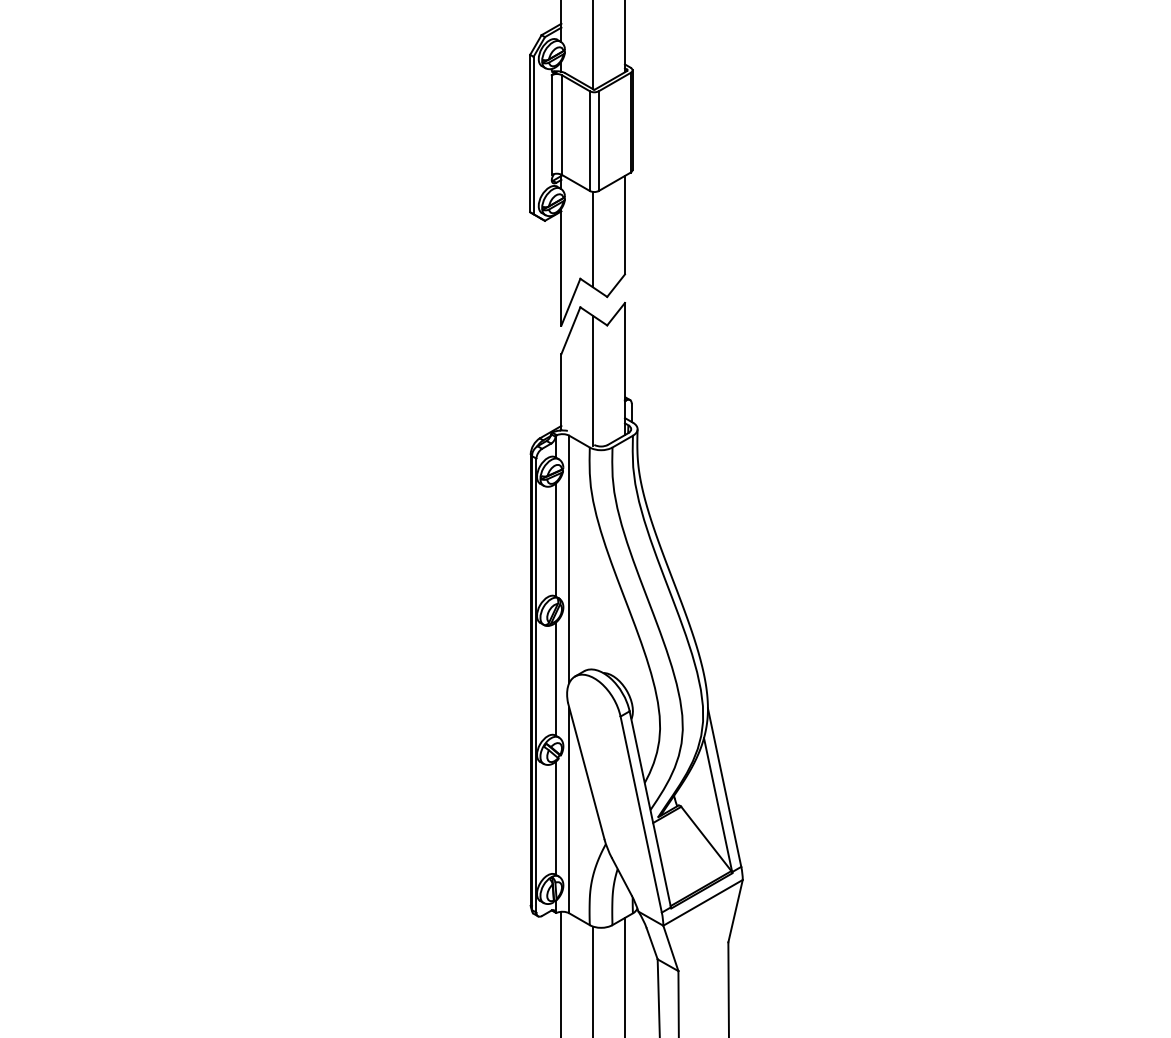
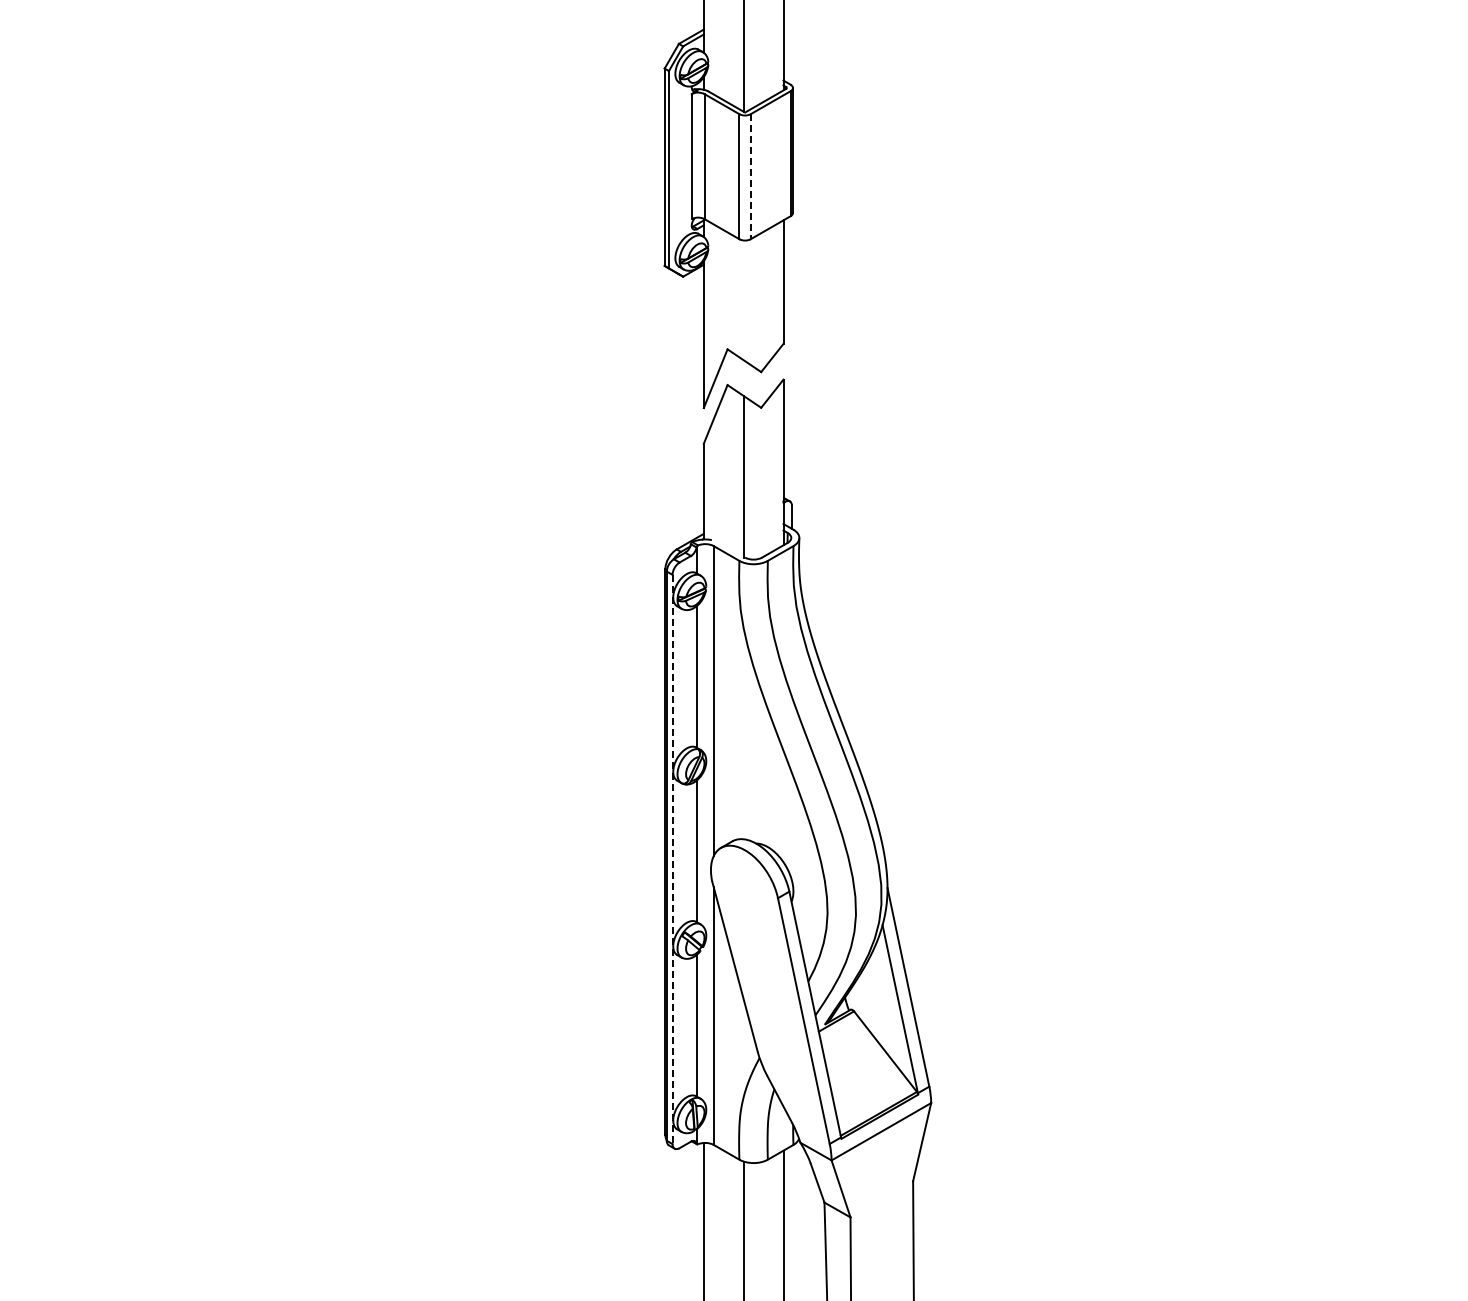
line: (598, 140) -> (750, 176), solid -> dashed
line: (593, 239) -> (743, 300), removed
line: (536, 685) -> (672, 859), solid -> dashed

